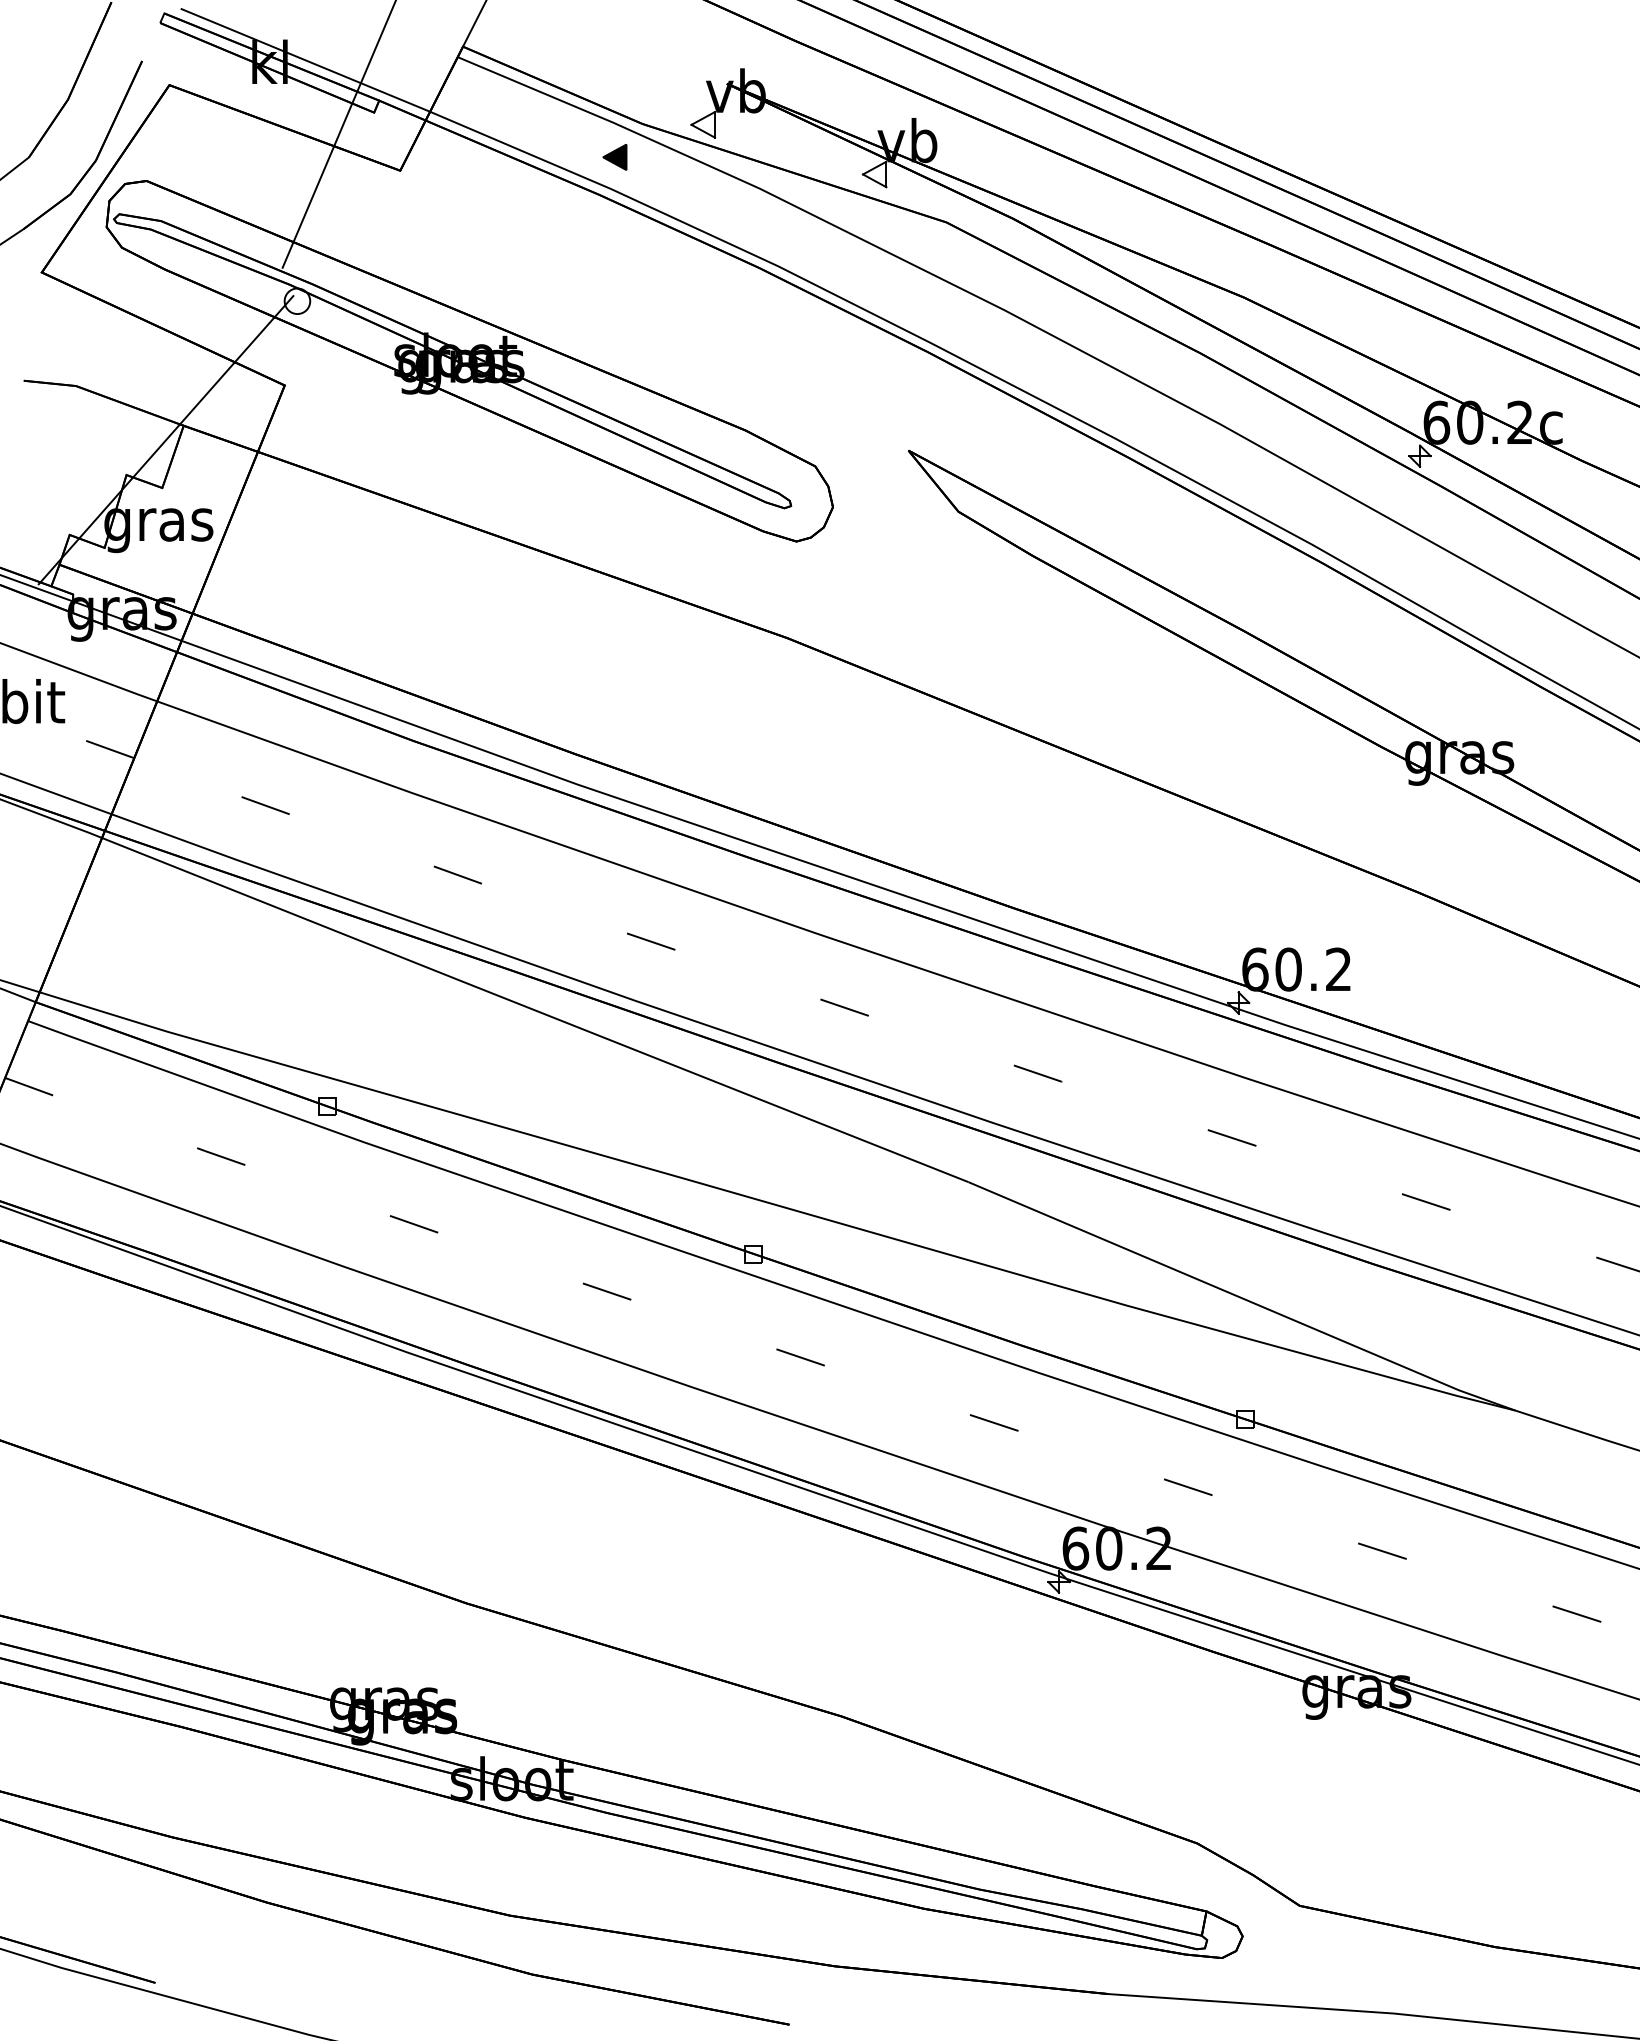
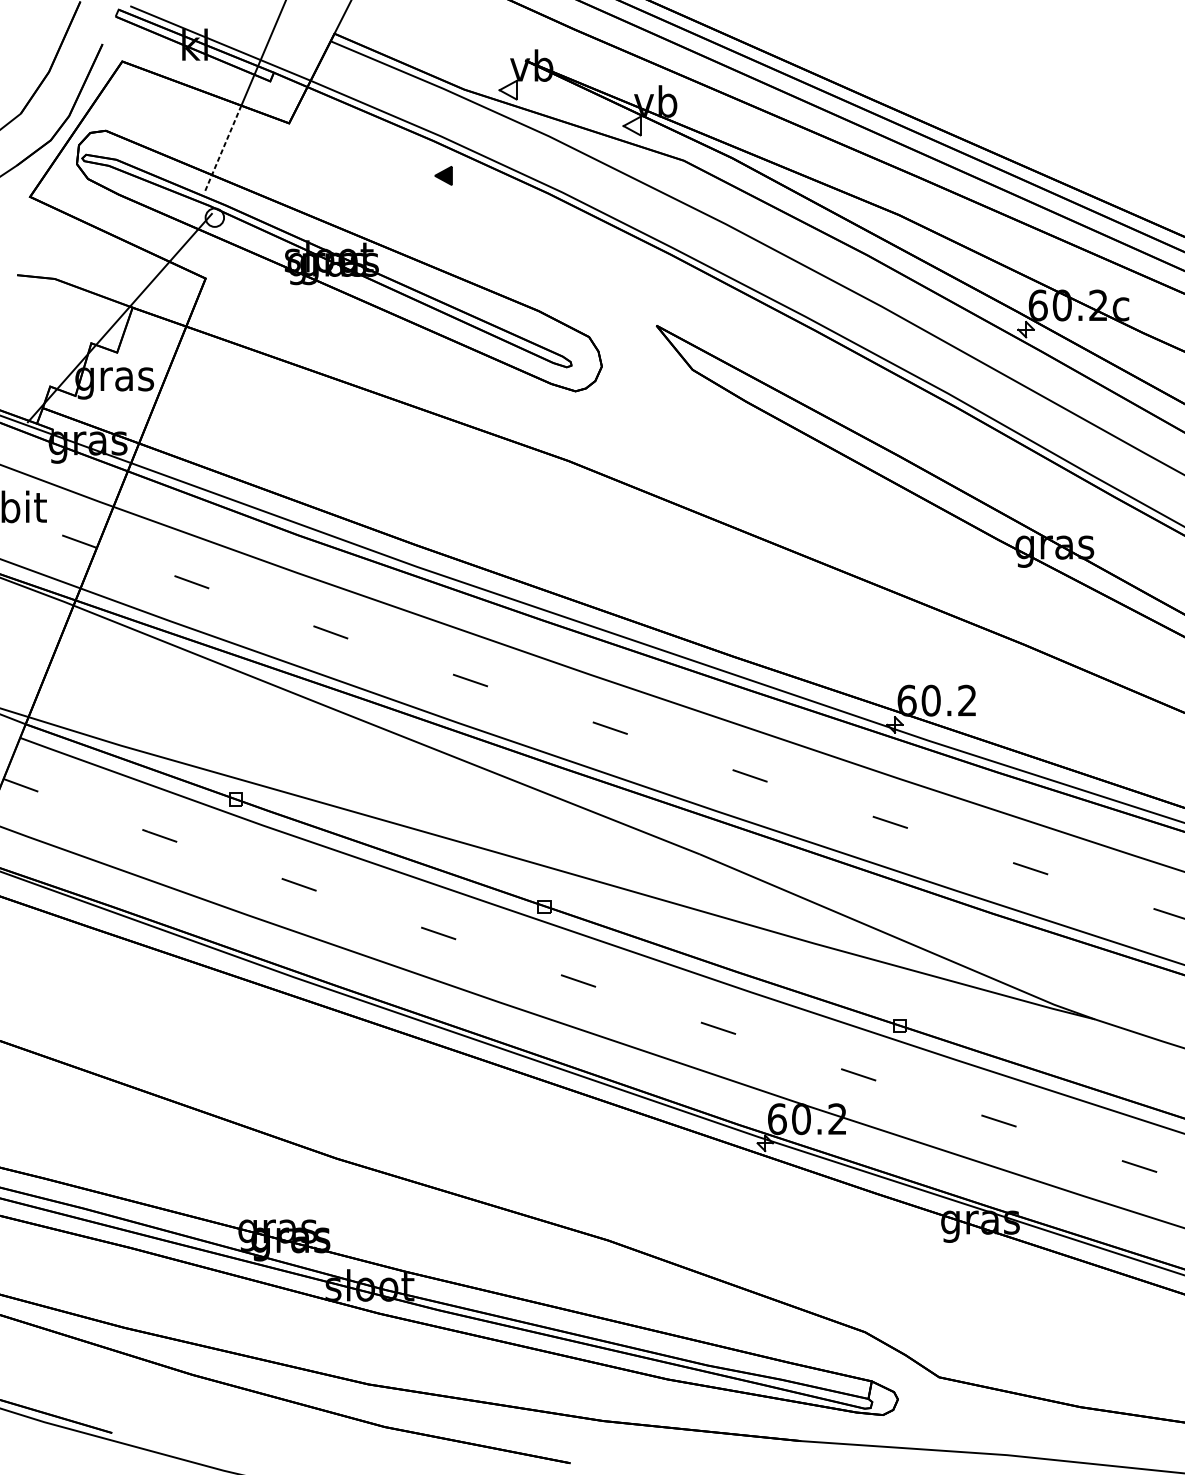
part: (614, 157) -> (443, 175), moved
line: (308, 207) -> (222, 149), solid -> dashed

